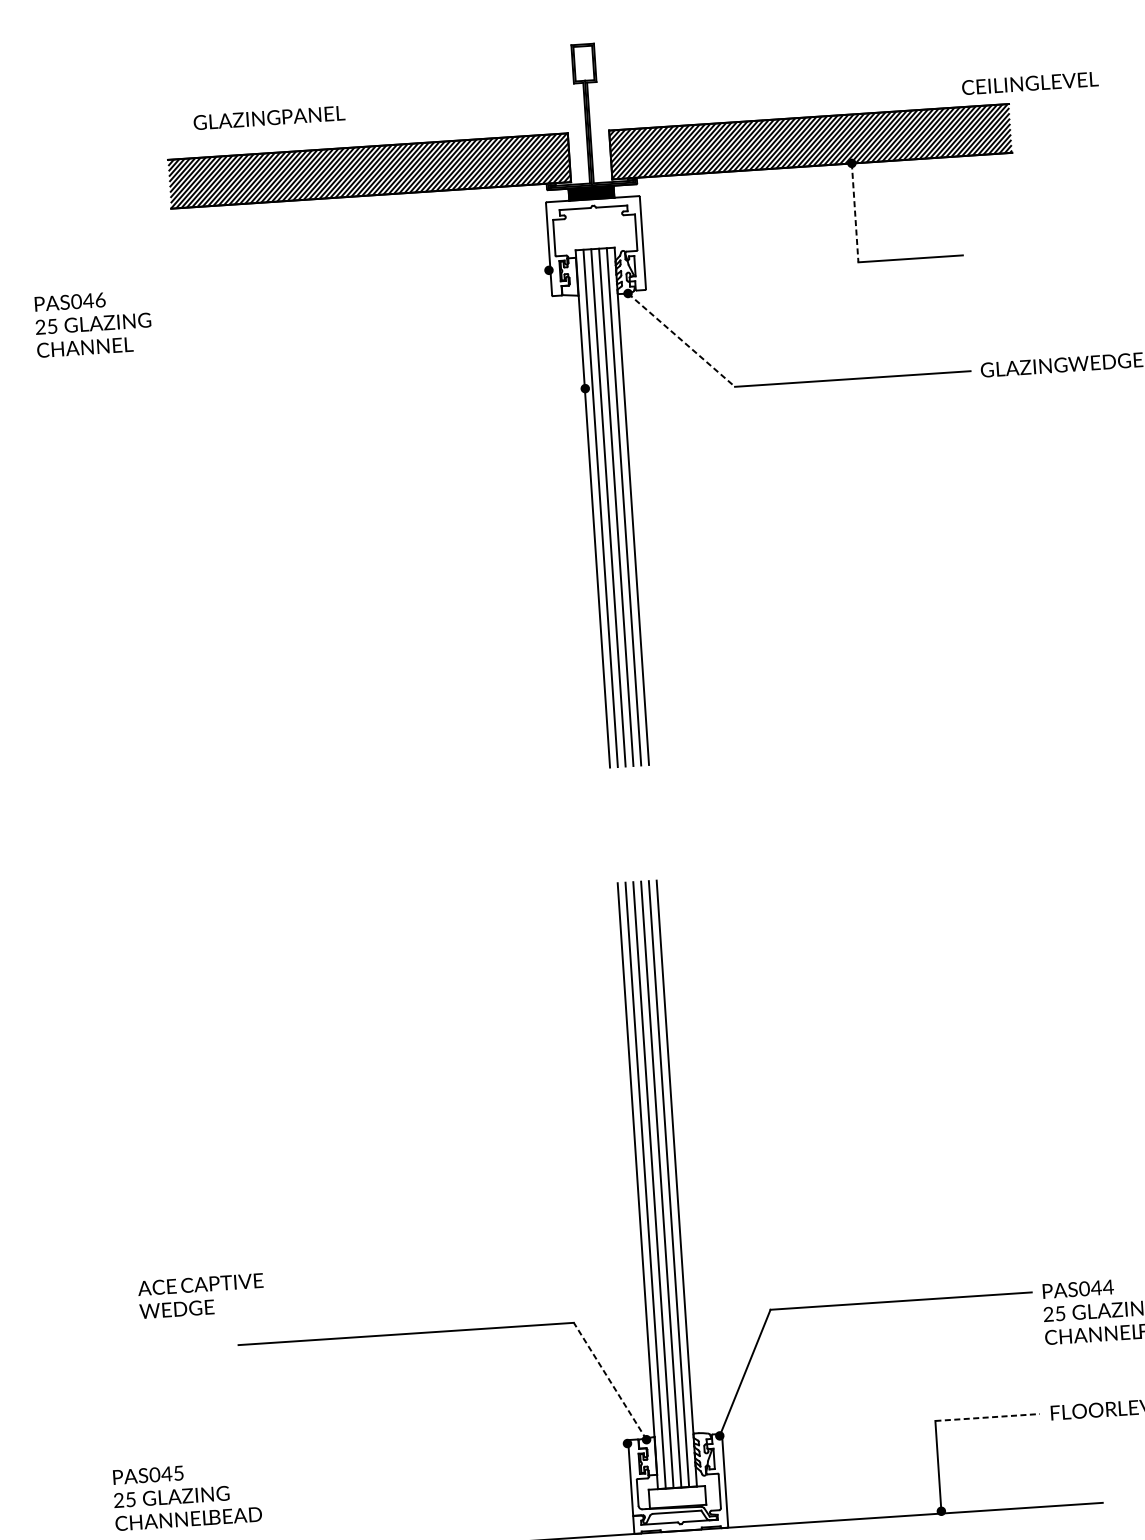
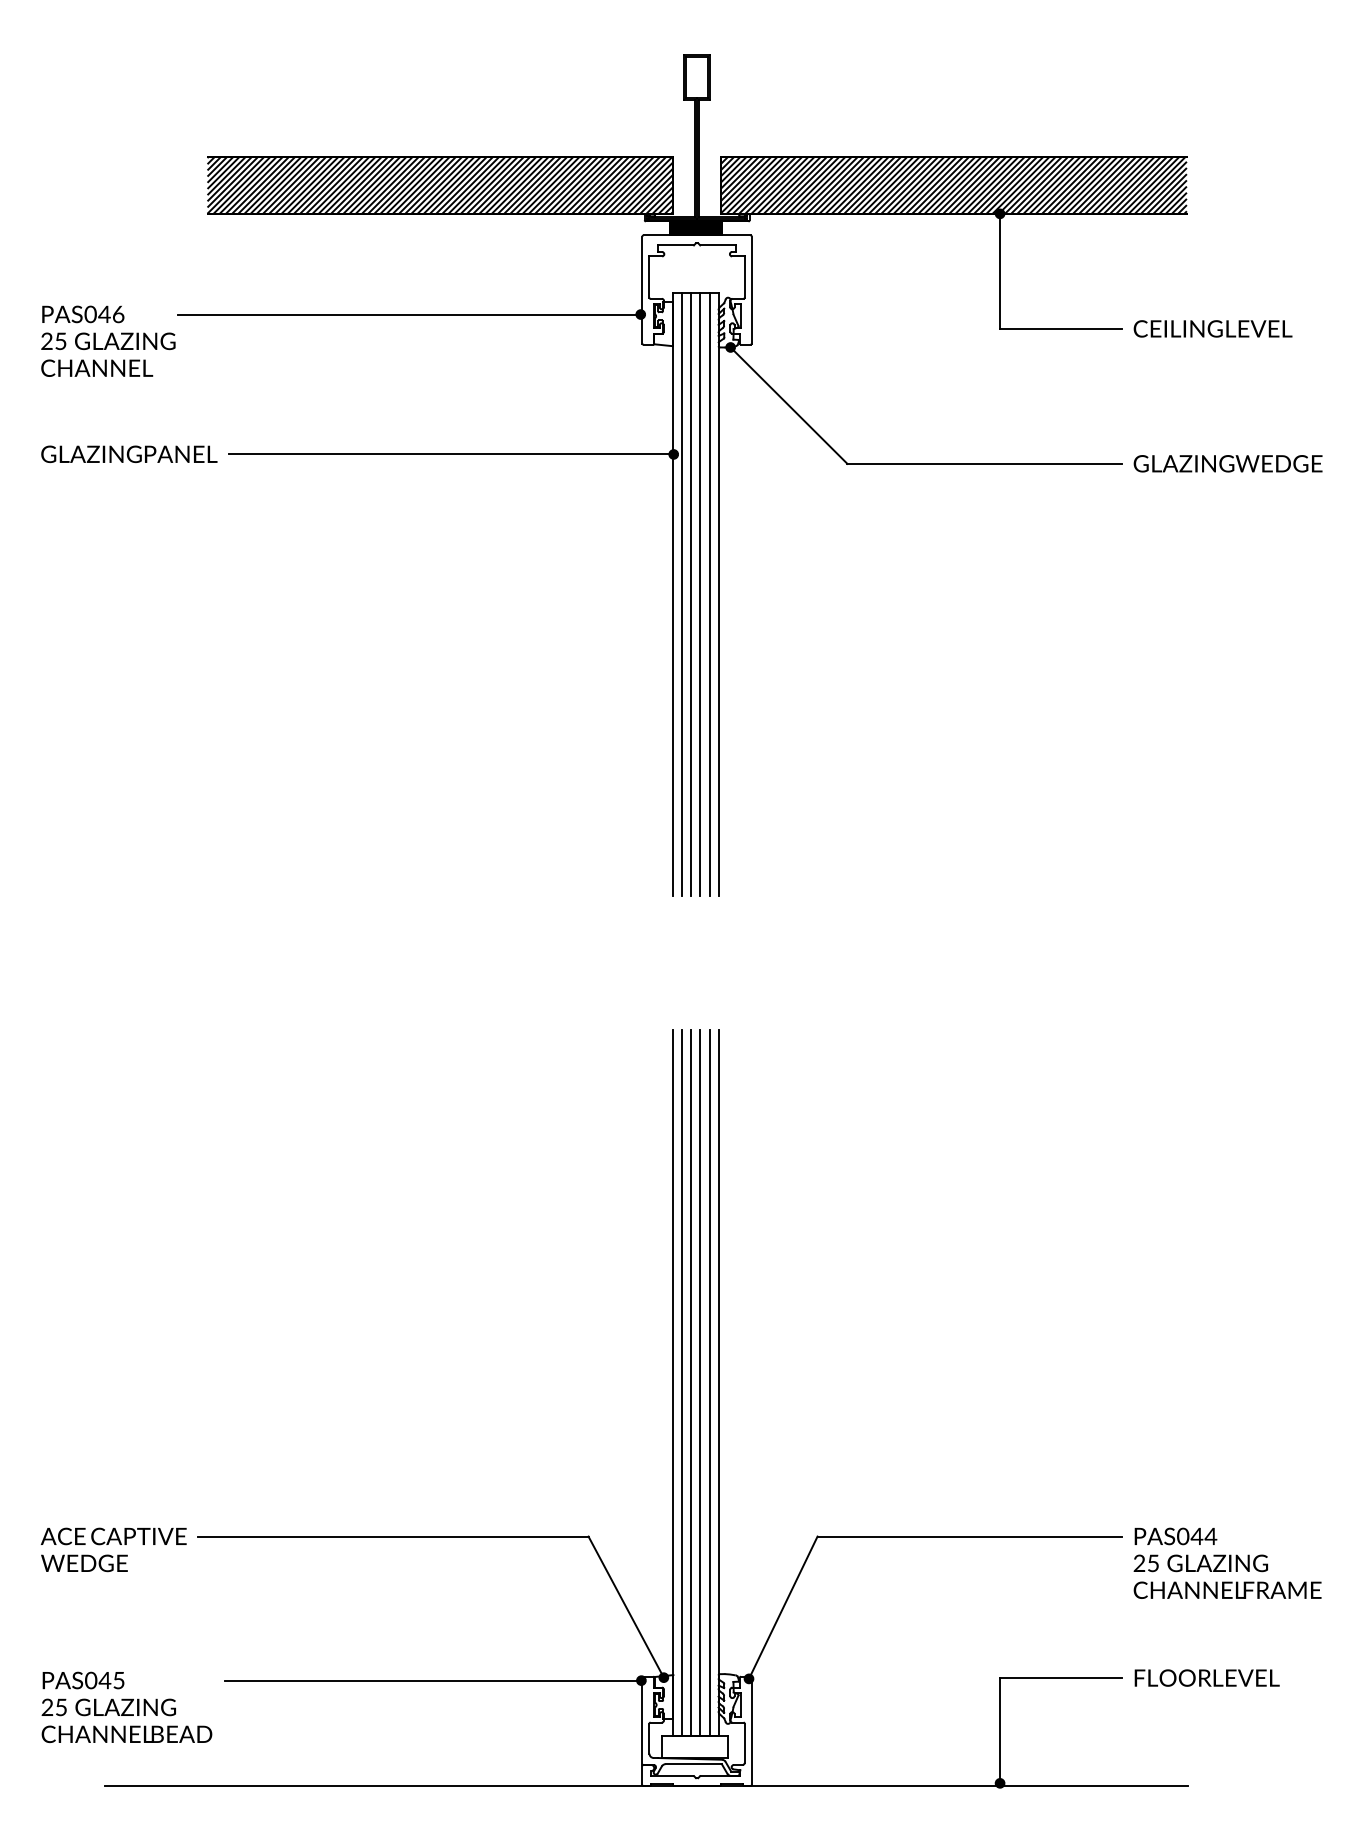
text: (1029, 83) -> (1212, 328), moved
text: (269, 118) -> (129, 454), moved
line: (855, 212) -> (1000, 271), dashed -> solid
line: (349, 283) -> (408, 314), added
line: (681, 340) -> (789, 406), dashed -> solid
line: (394, 401) -> (451, 454), added
text: (201, 1295) -> (113, 1549), moved
line: (610, 1381) -> (626, 1607), dashed -> solid
line: (987, 1417) -> (1060, 1678), dashed -> solid
line: (448, 1455) -> (432, 1680), added

